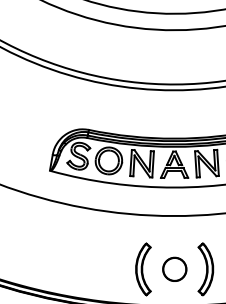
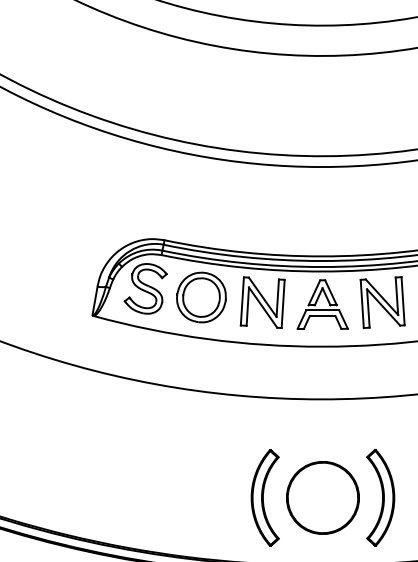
part: (174, 269) -> (322, 498), size x1.67

